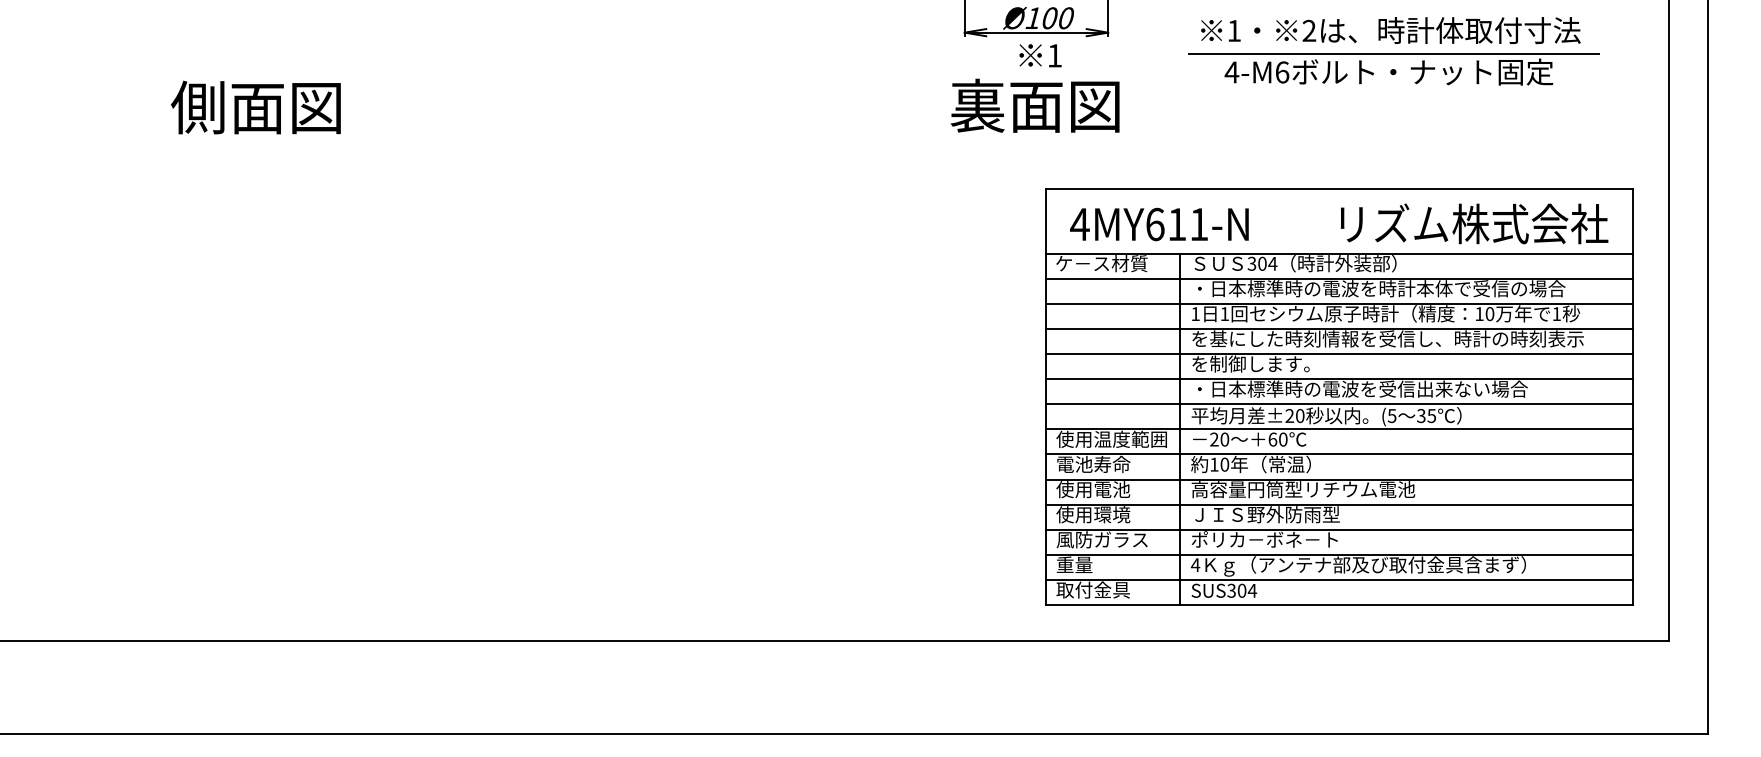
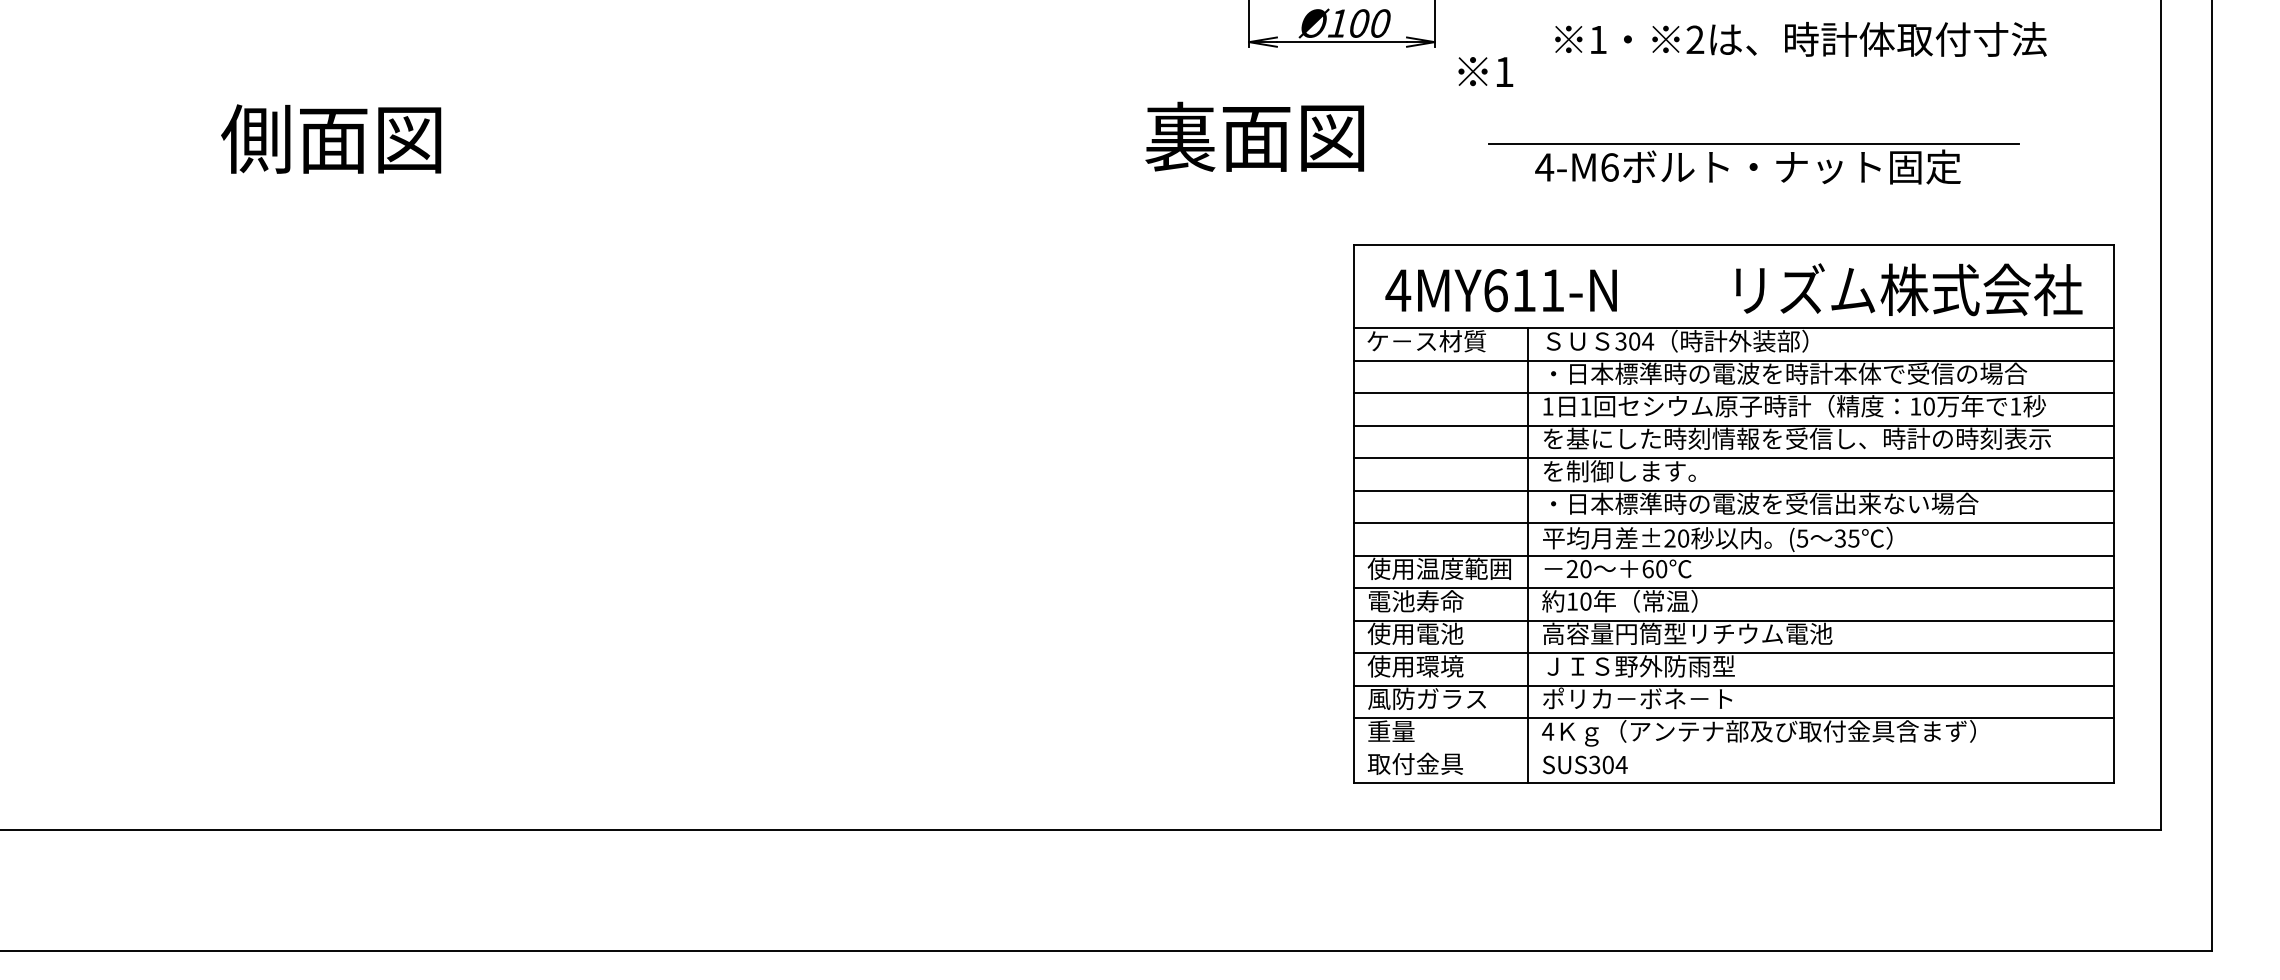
text: (1040, 55) -> (1485, 71), moved
part: (1393, 69) -> (1753, 163), moved
text: (1034, 105) -> (1253, 136), moved
line: (1338, 579) -> (1733, 750), removed

